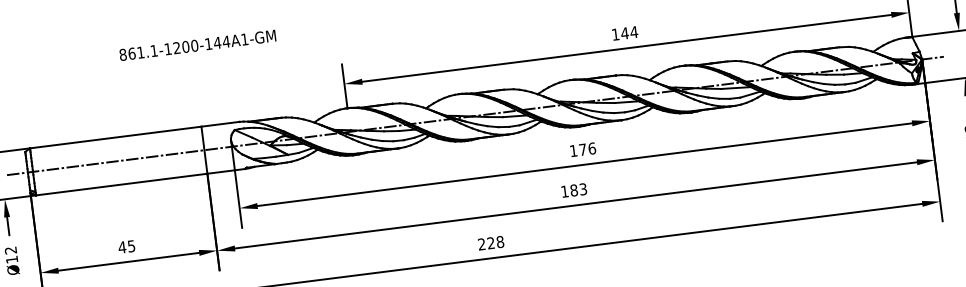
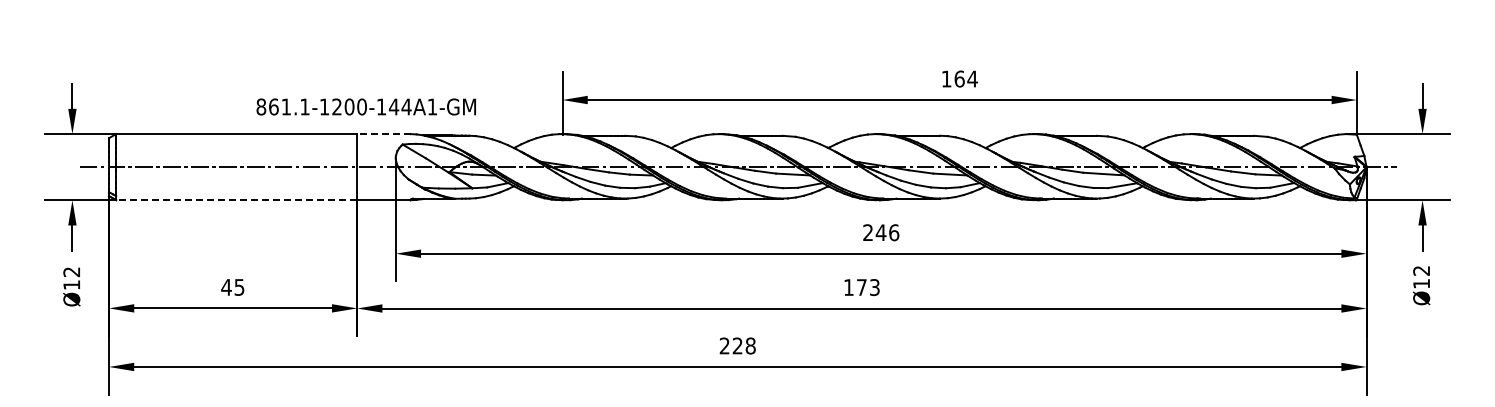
text: (624, 33) -> (959, 78), 144 -> 164
text: (197, 45) -> (365, 106), moved
line: (220, 124) -> (383, 134), solid -> dashed
text: (578, 150) -> (874, 232), 176 -> 246
line: (121, 184) -> (236, 200), solid -> dashed
text: (573, 190) -> (861, 287), 183 -> 173

